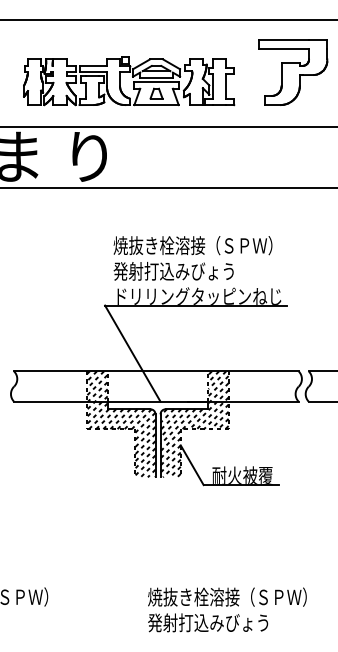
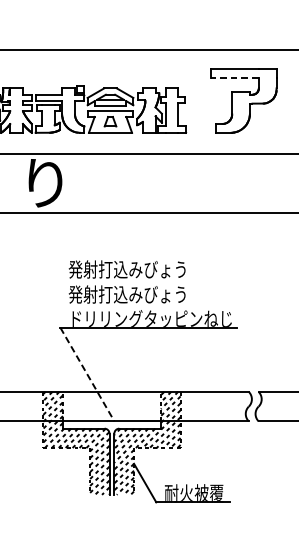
line: (284, 48) -> (234, 77), solid -> dashed
text: (192, 245) -> (145, 269), 焼抜き栓溶接（ＳＰＷ） -> 発射打込みびょう
line: (133, 354) -> (88, 375), solid -> dashed

